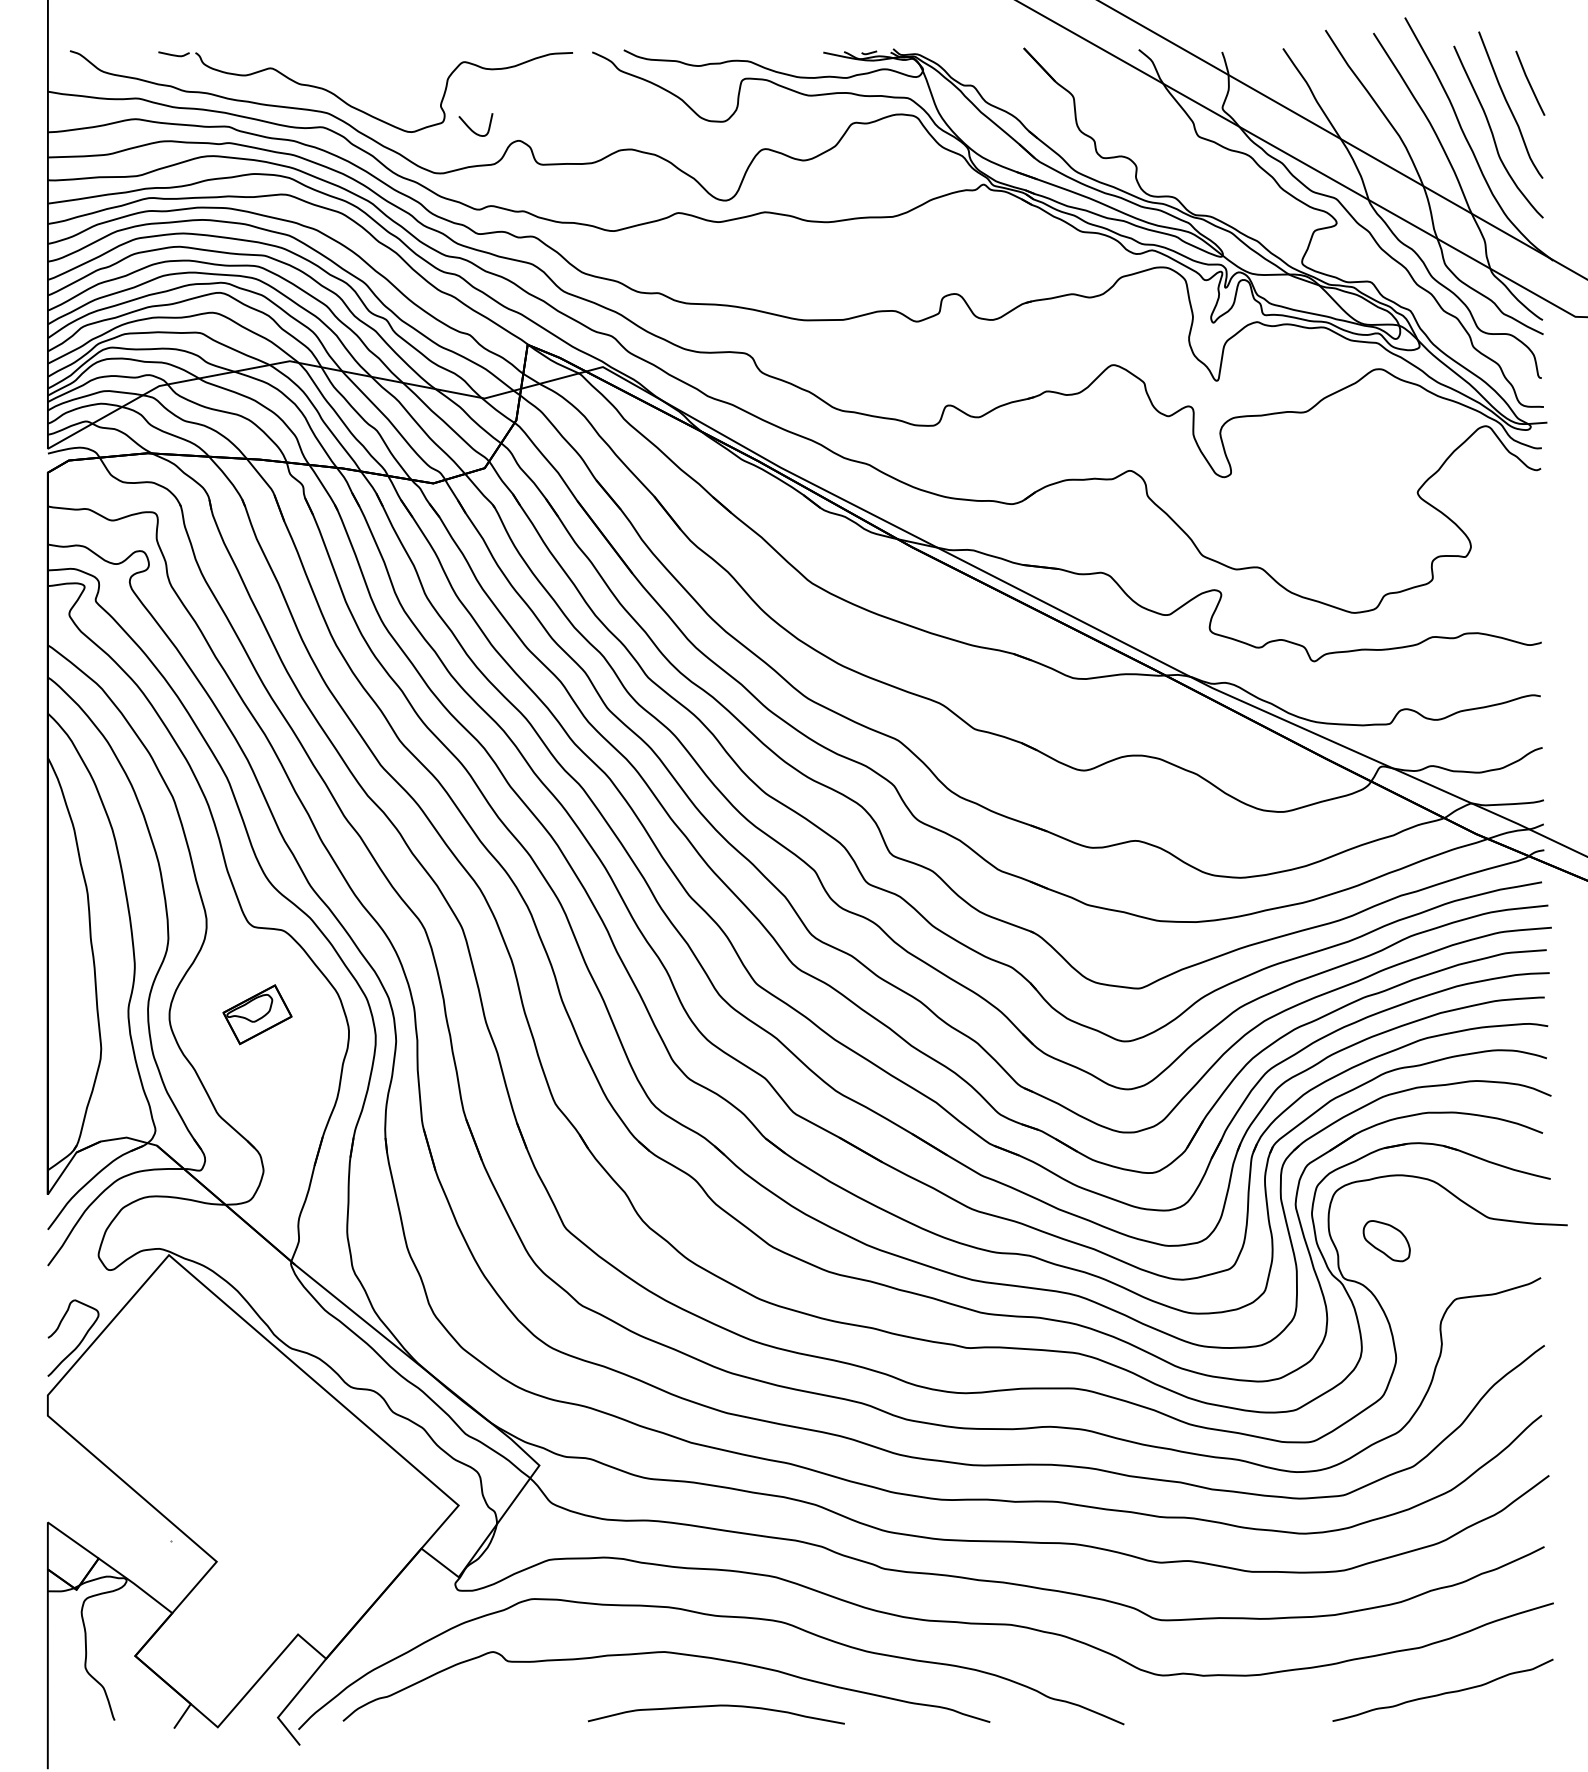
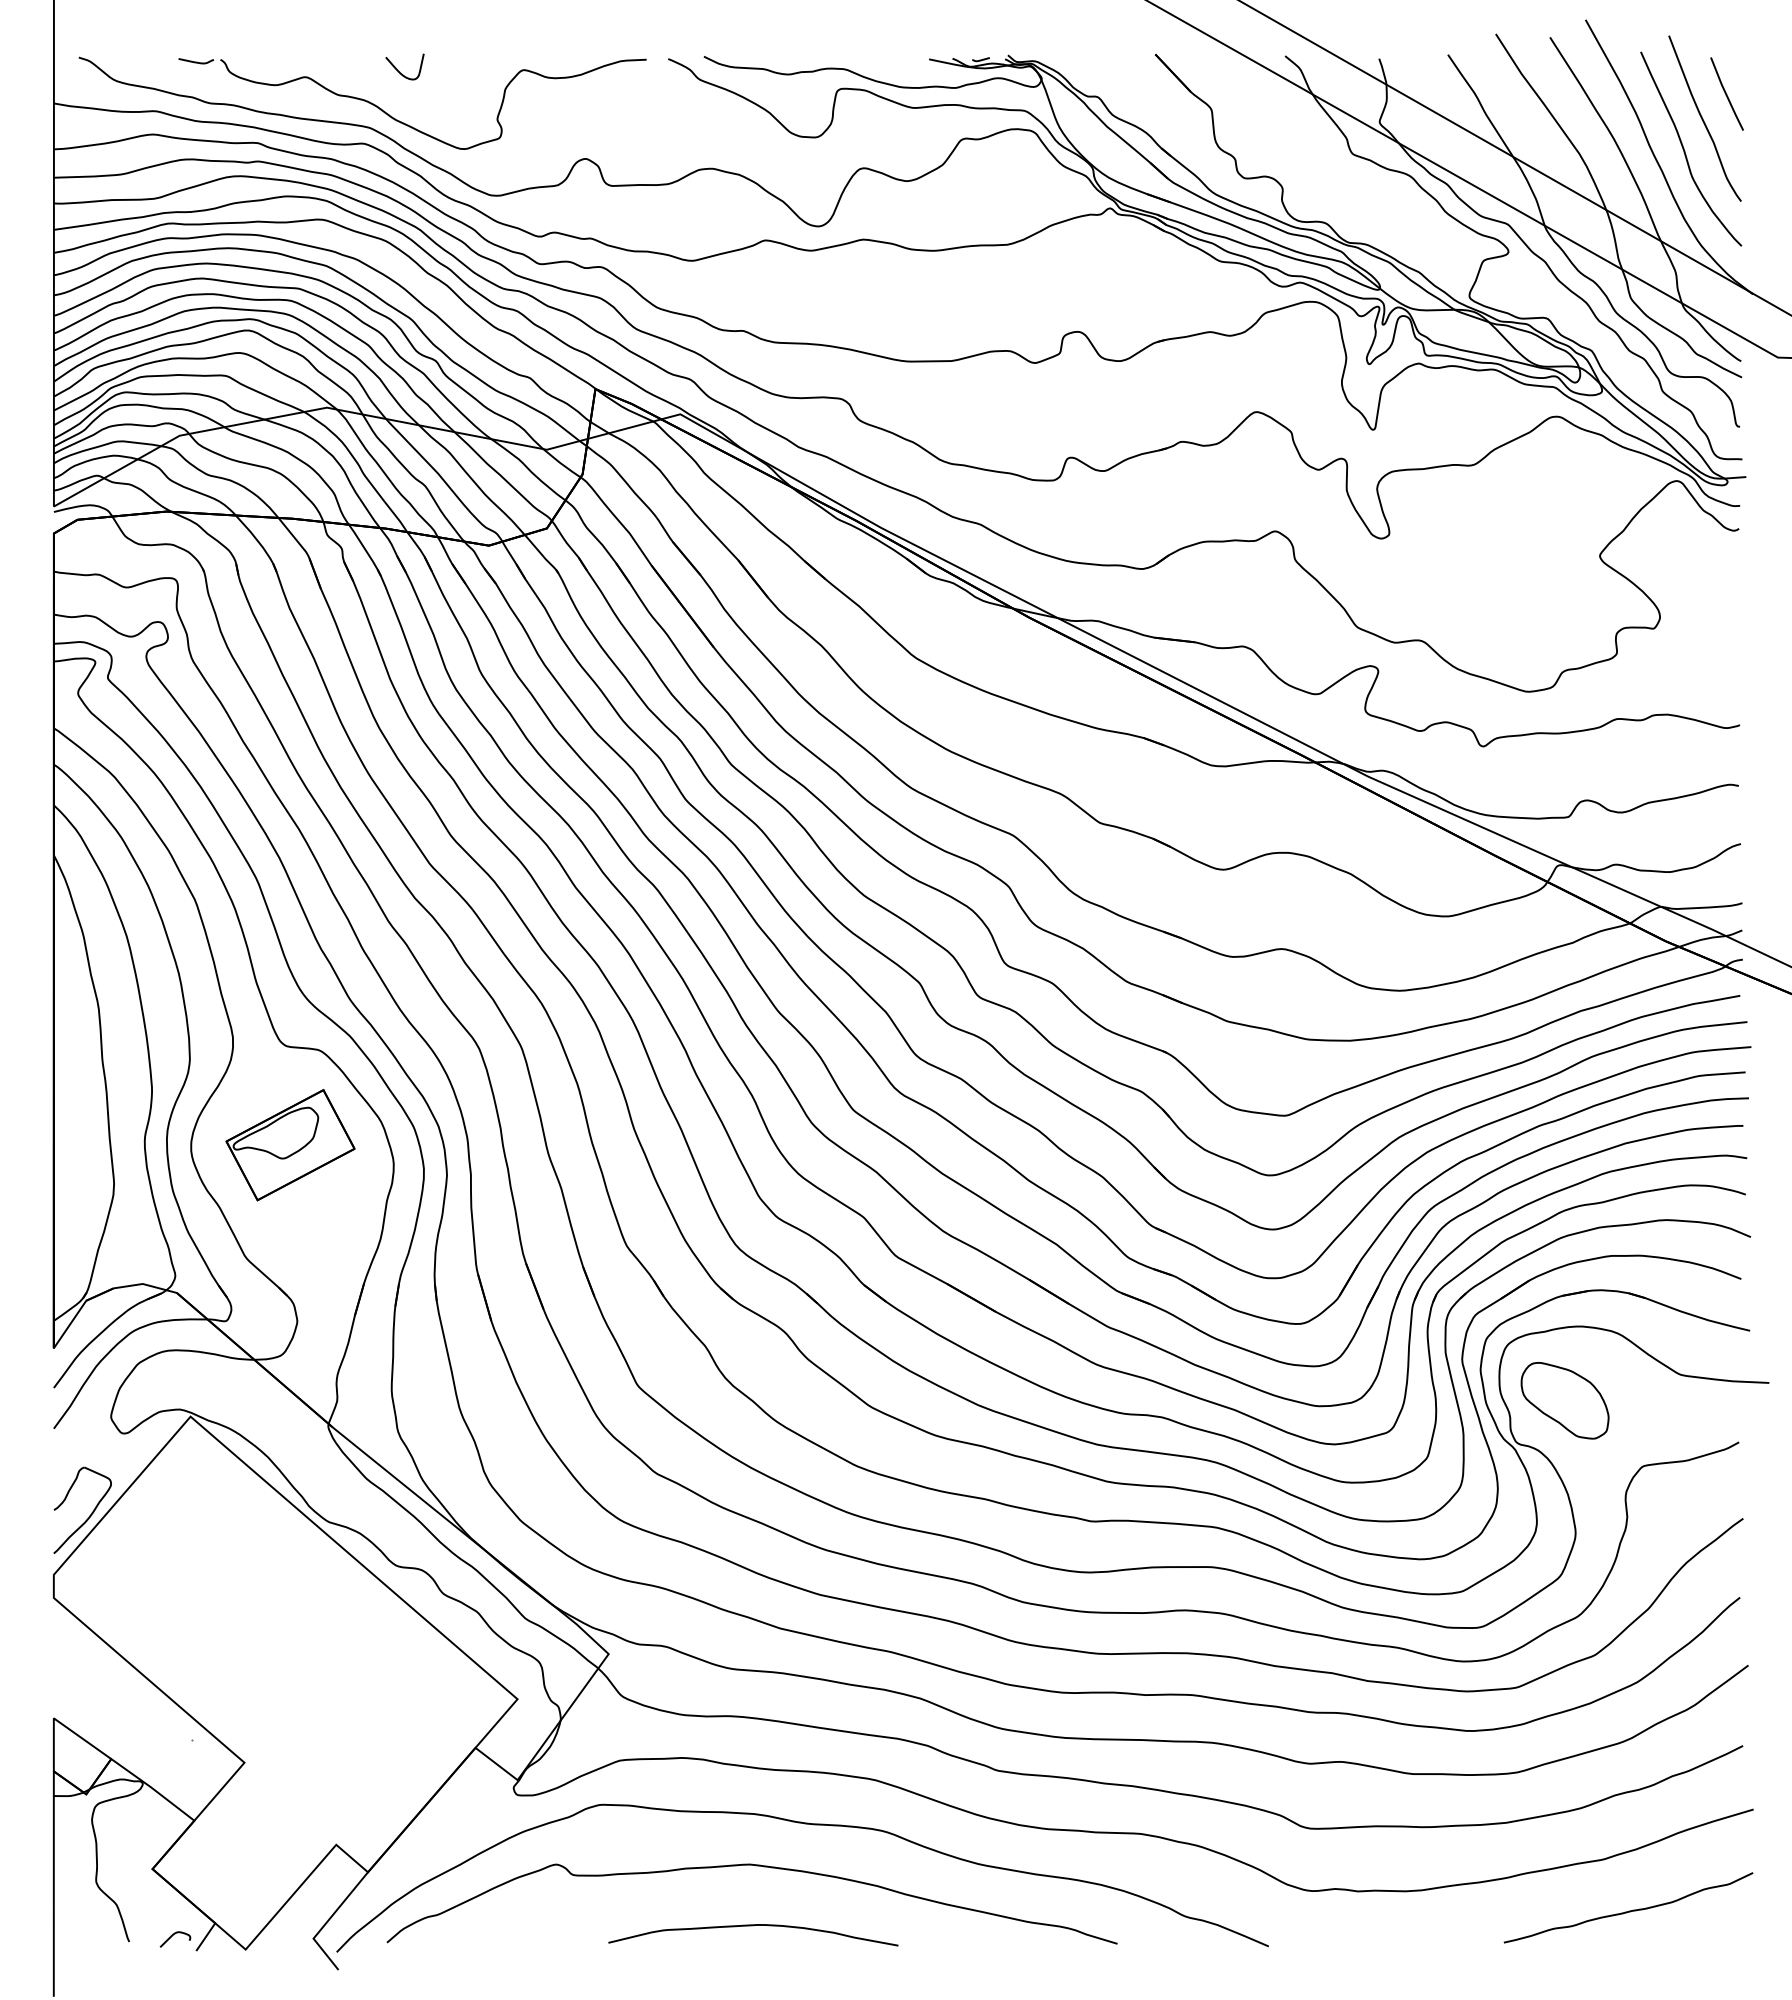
curve: (471, 128) -> (399, 71), moved
part: (257, 1014) -> (290, 1145), size x1.67
part: (1386, 1240) -> (1564, 1400), size x1.67
curve: (716, 1706) -> (753, 1926), moved
curve: (152, 1715) -> (172, 1936), added

